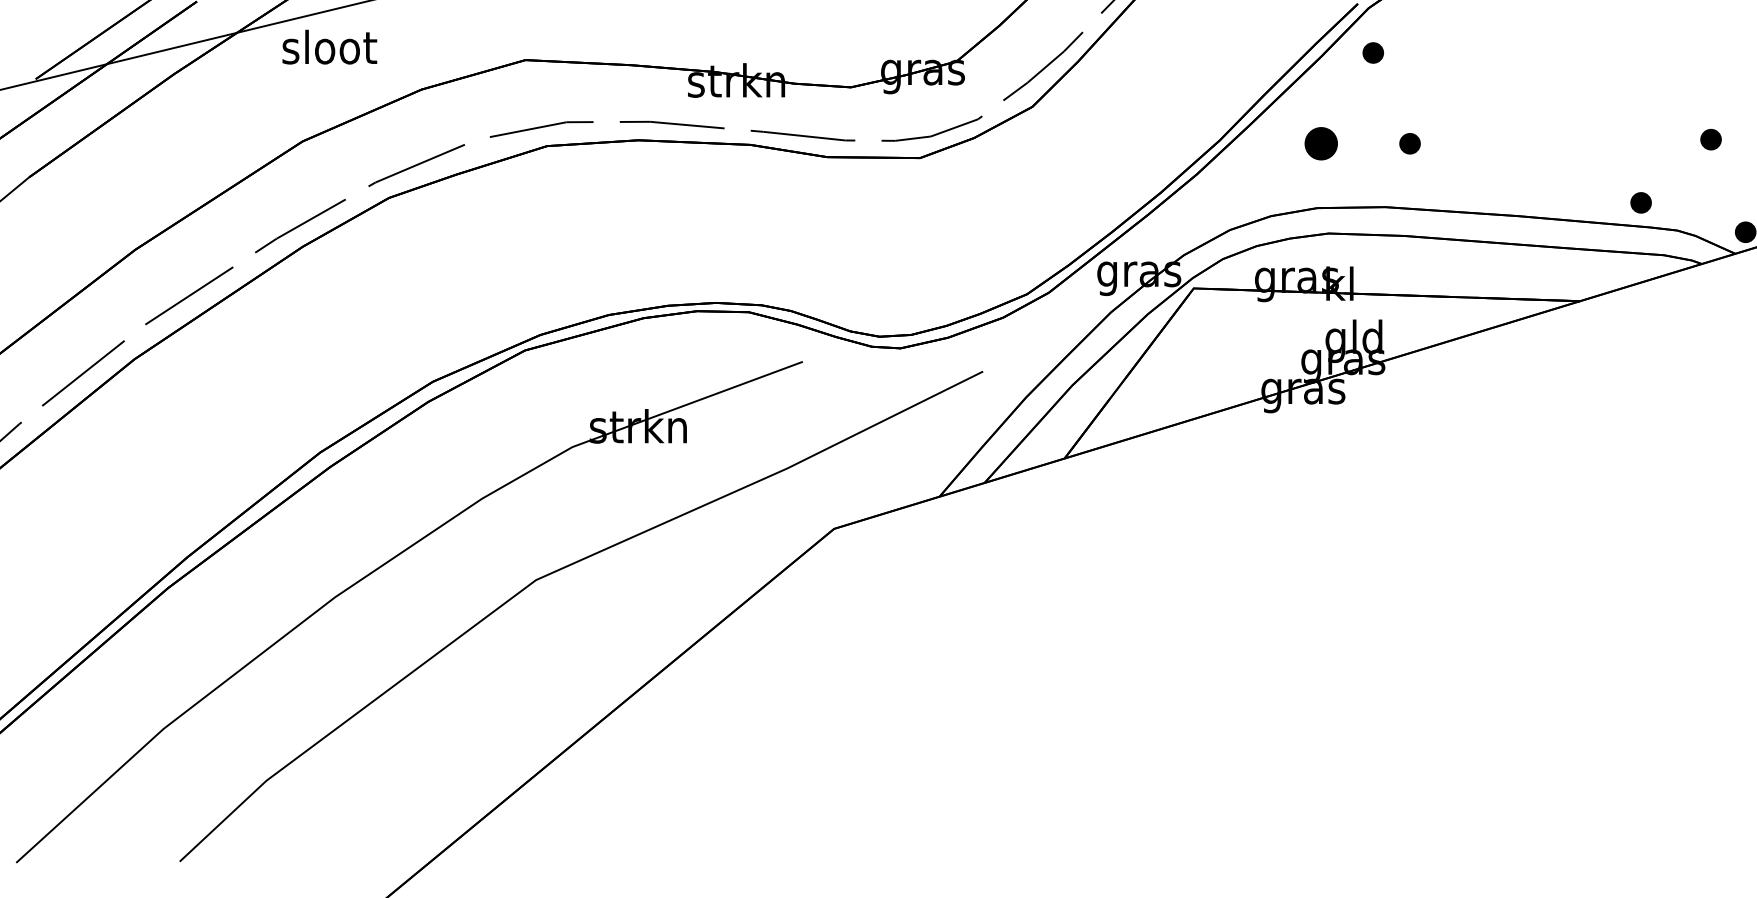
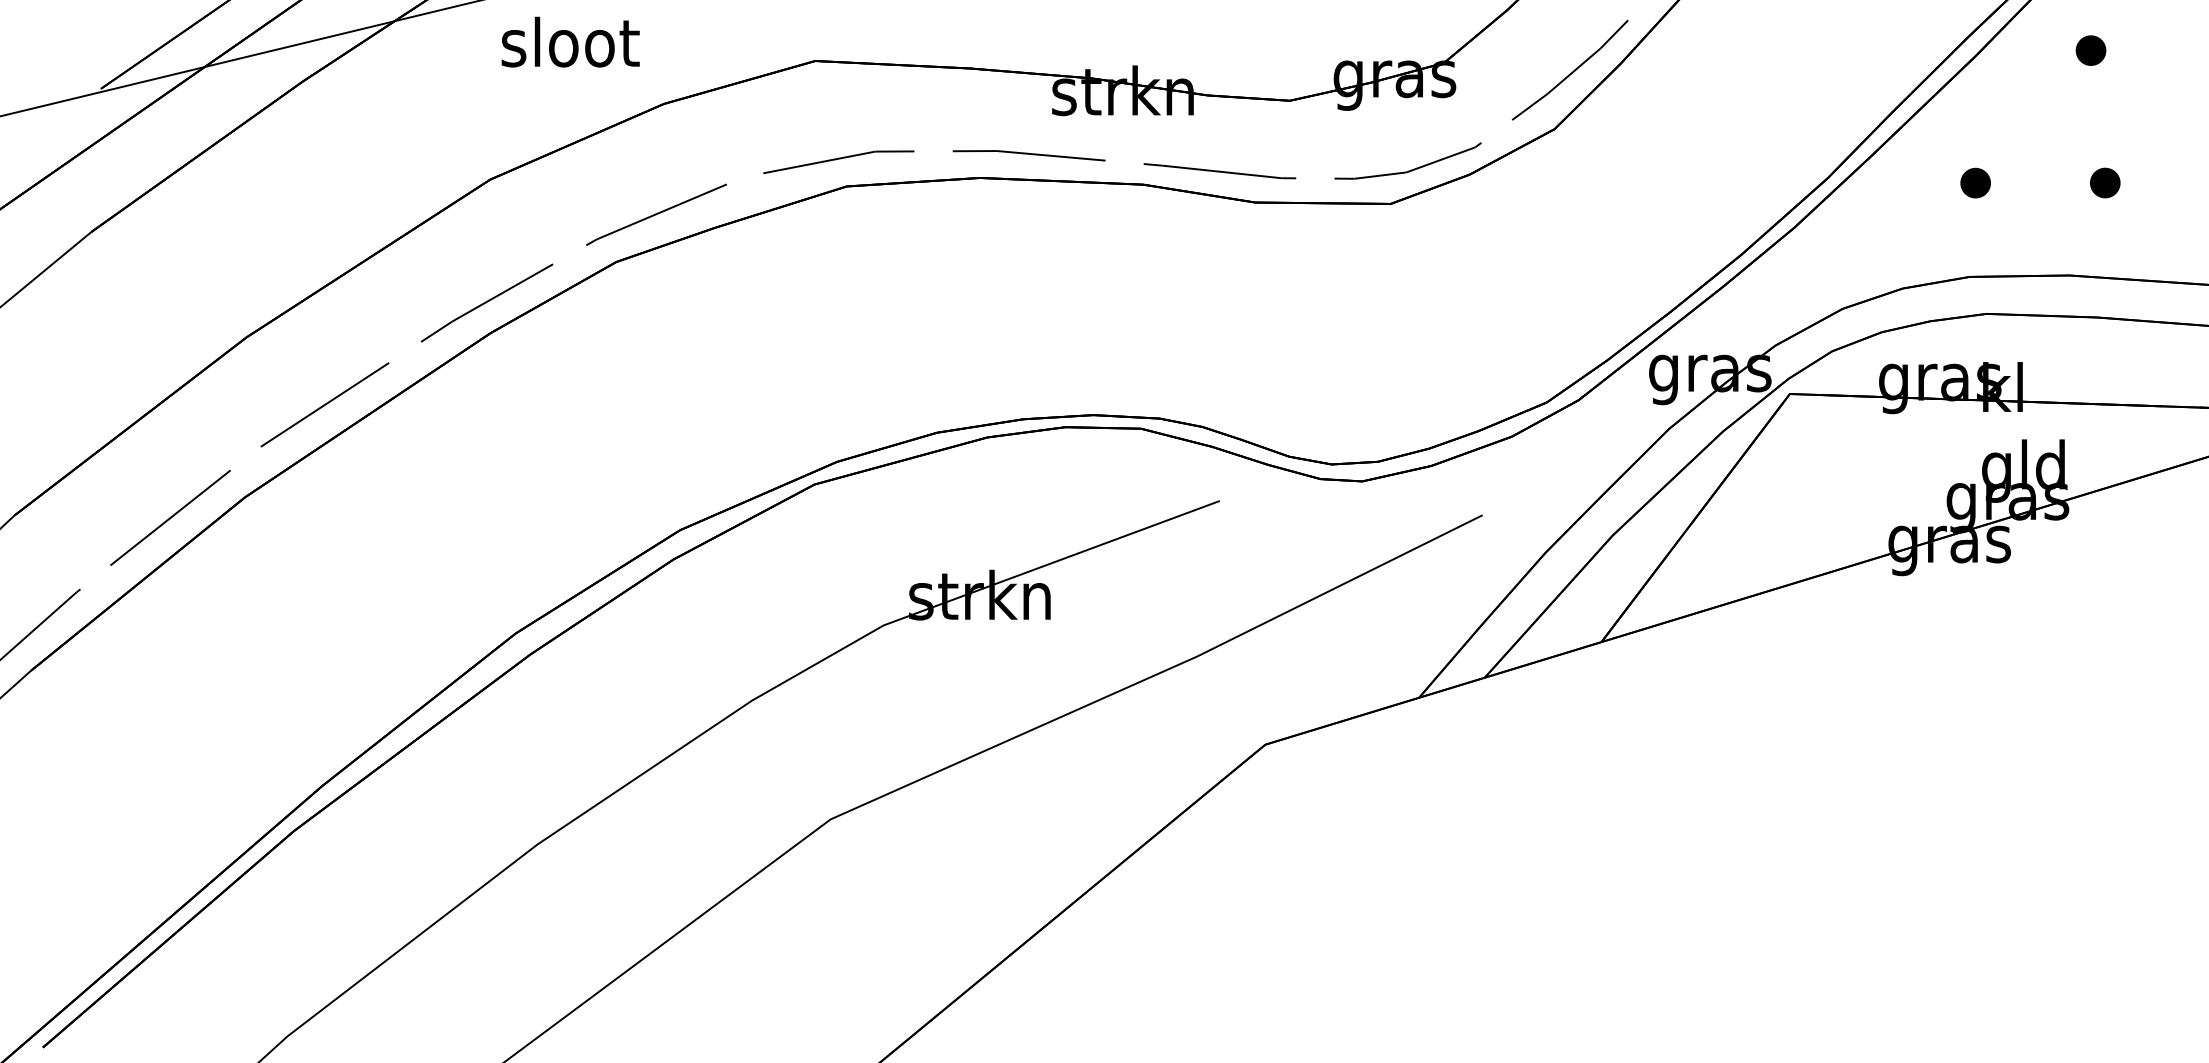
text: (329, 46) -> (570, 41), moved
part: (1372, 52) -> (2089, 49), moved
part: (1320, 143) -> (1974, 182), size x0.62

